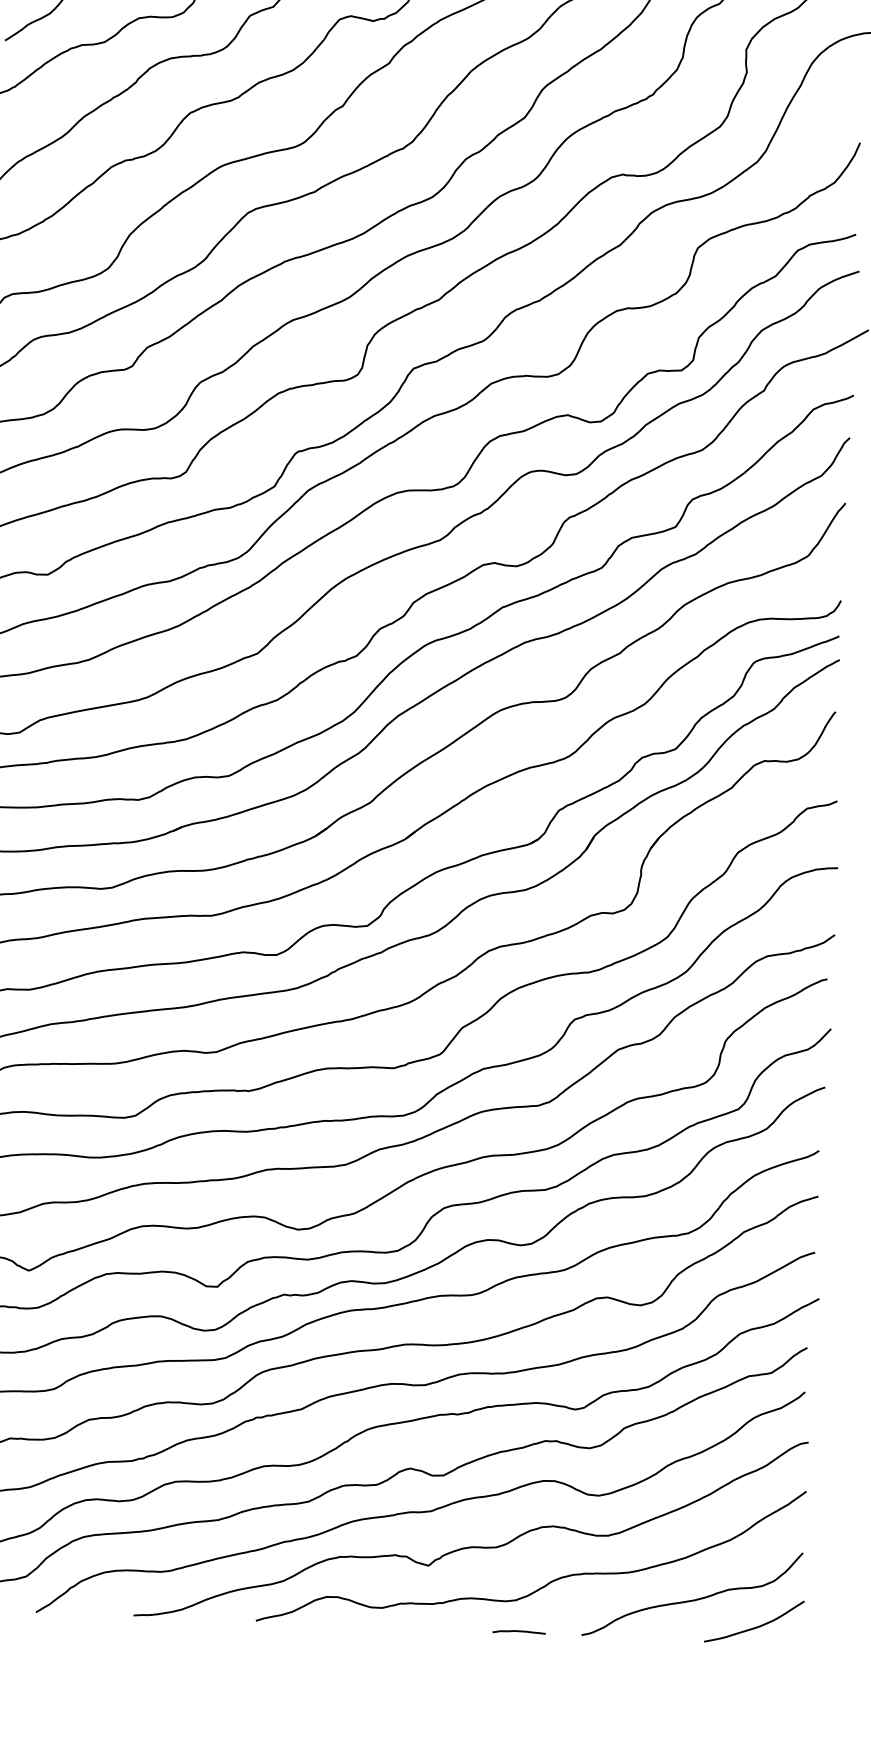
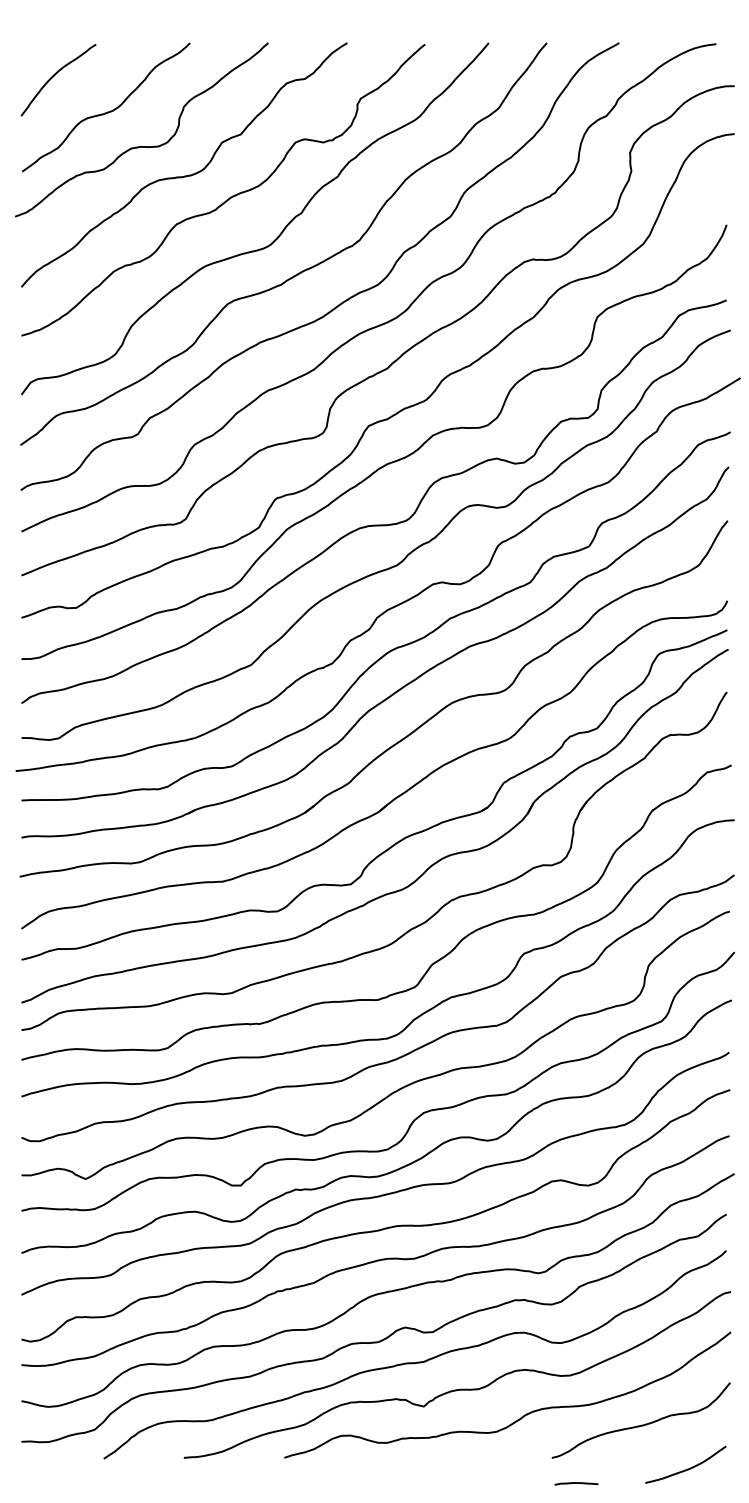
curve: (756, 1626) -> (687, 1468), moved
line: (519, 1631) -> (576, 1483), moved

